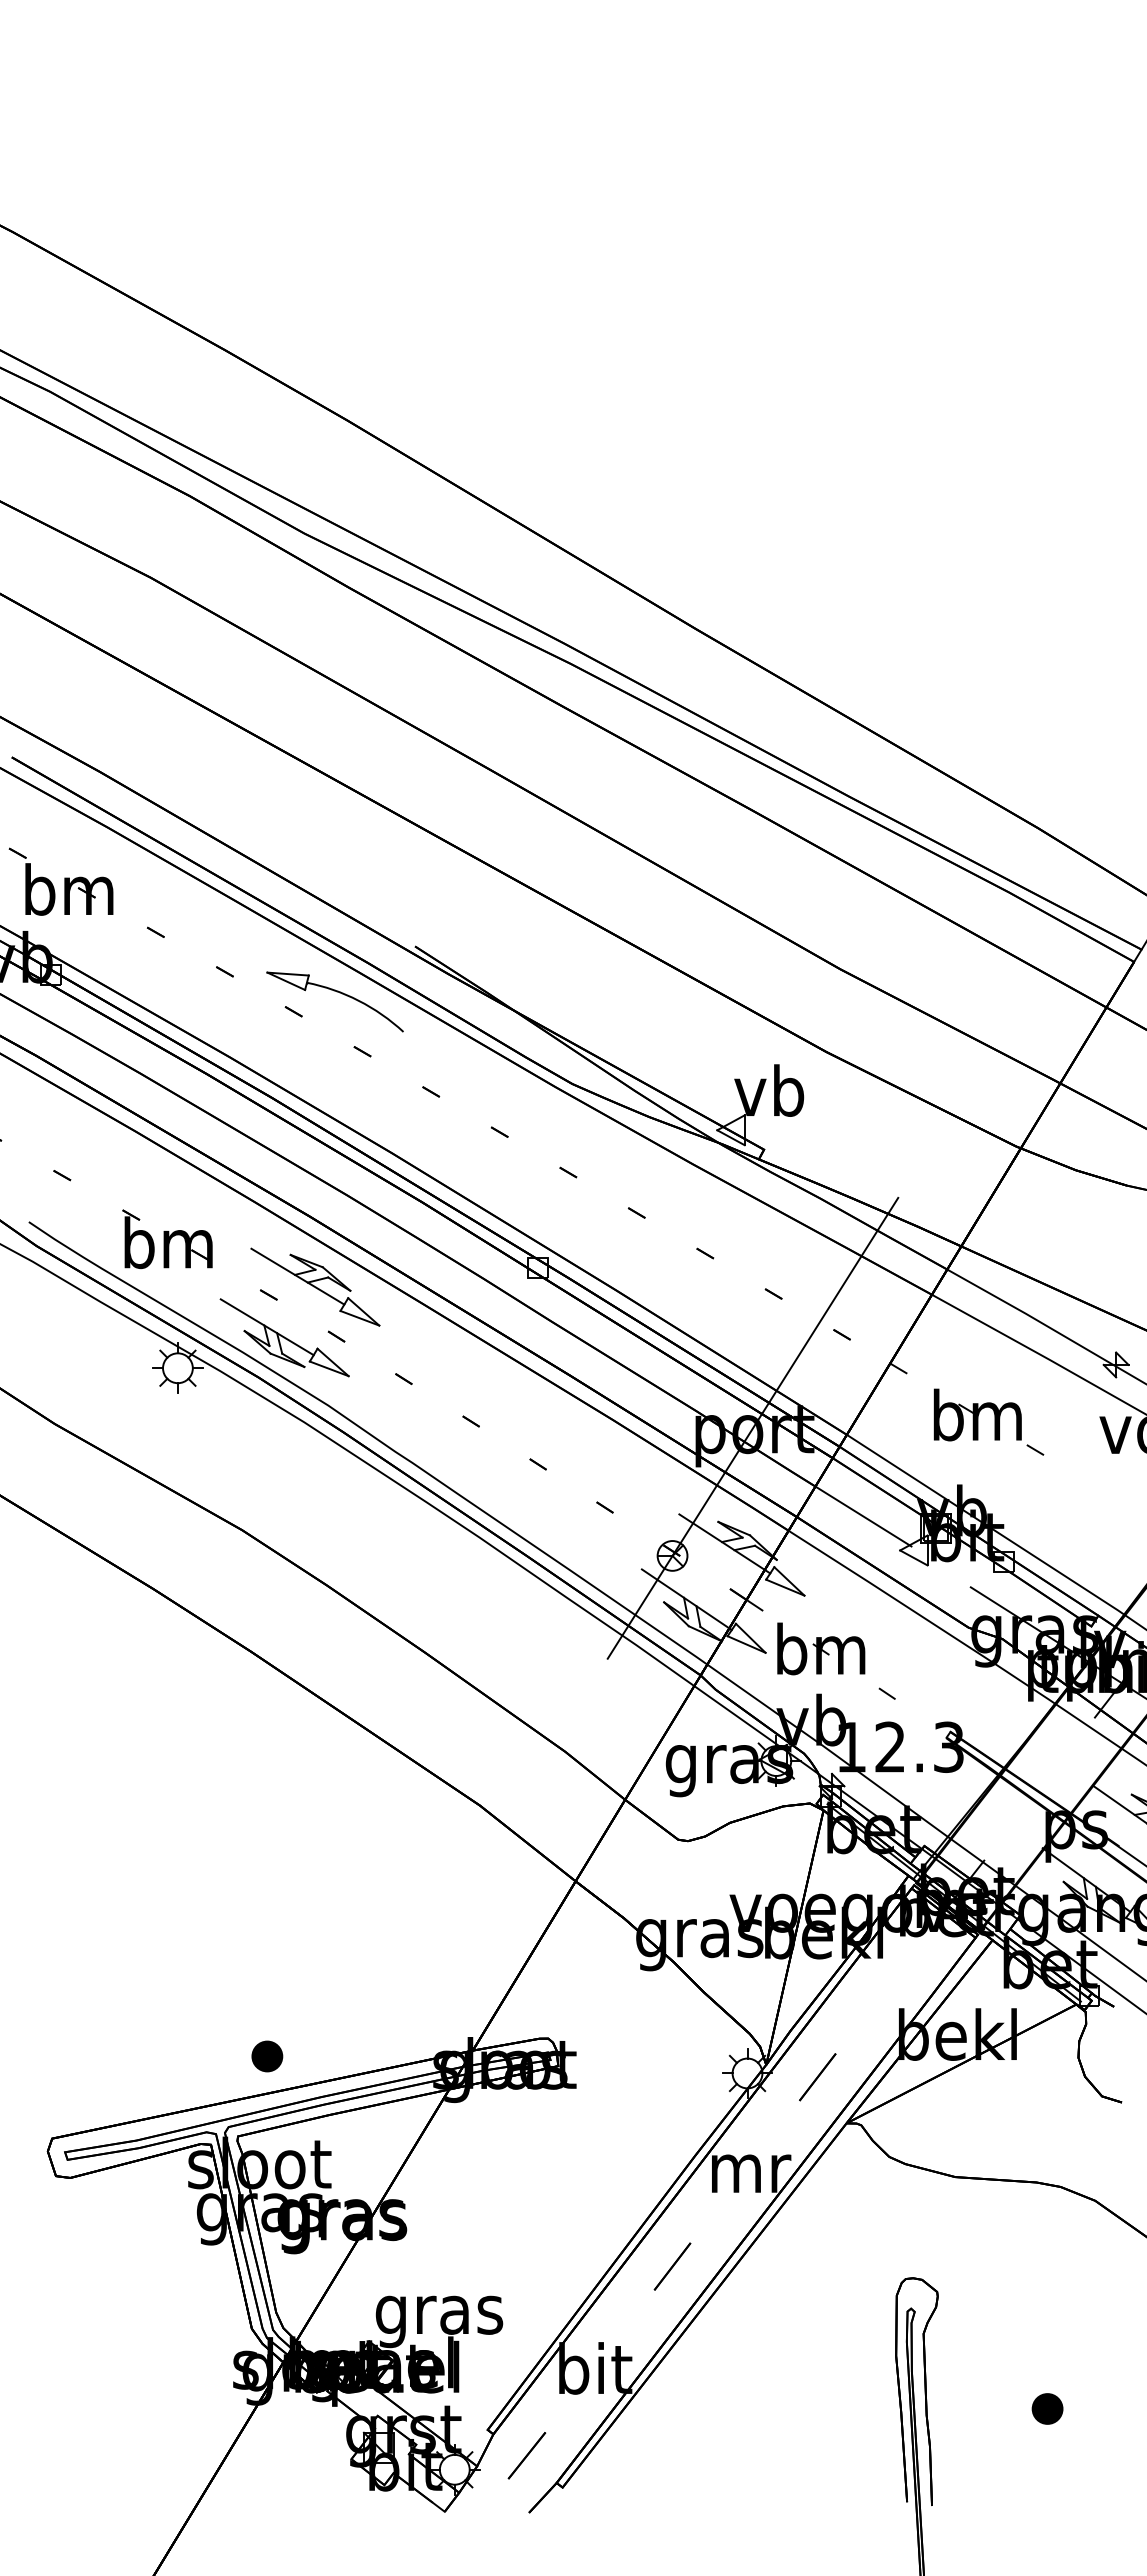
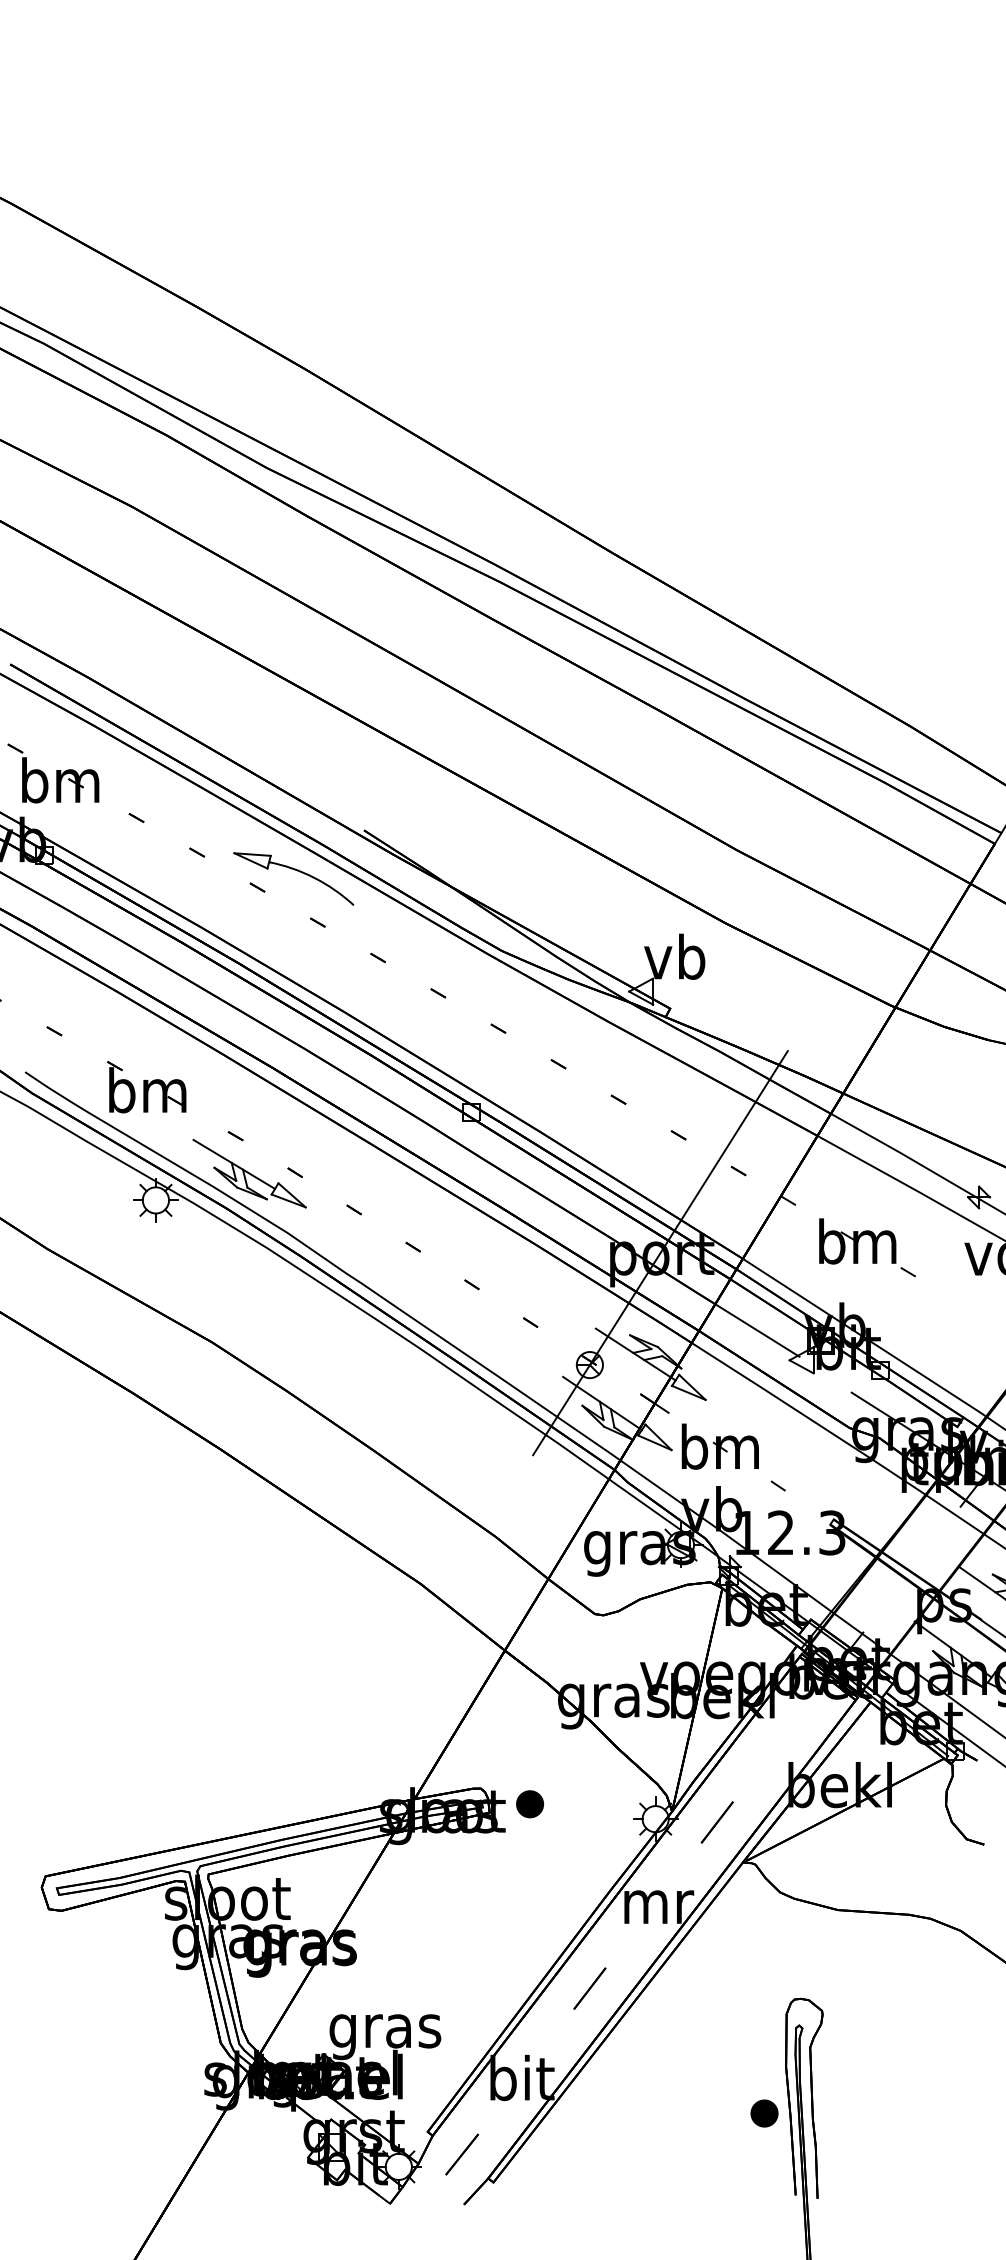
part: (315, 1286) -> (276, 1128), removed
part: (267, 2056) -> (530, 1804), moved
part: (1047, 2408) -> (764, 2113), moved

